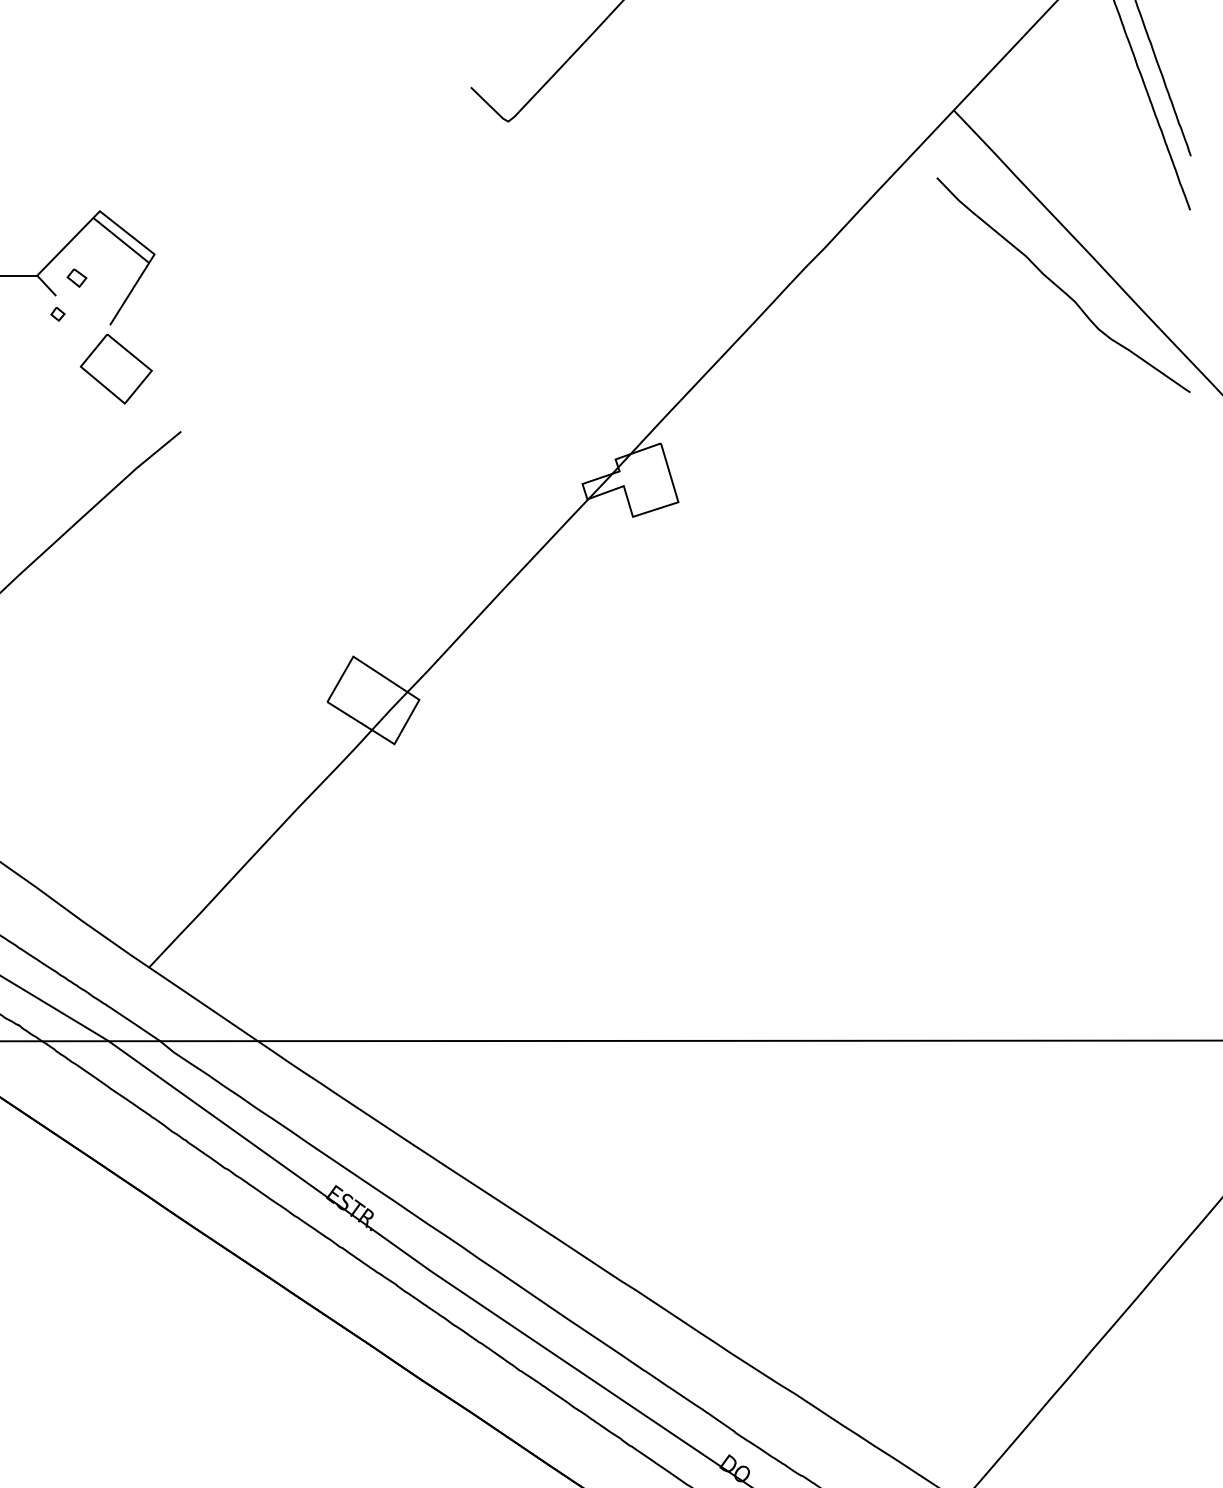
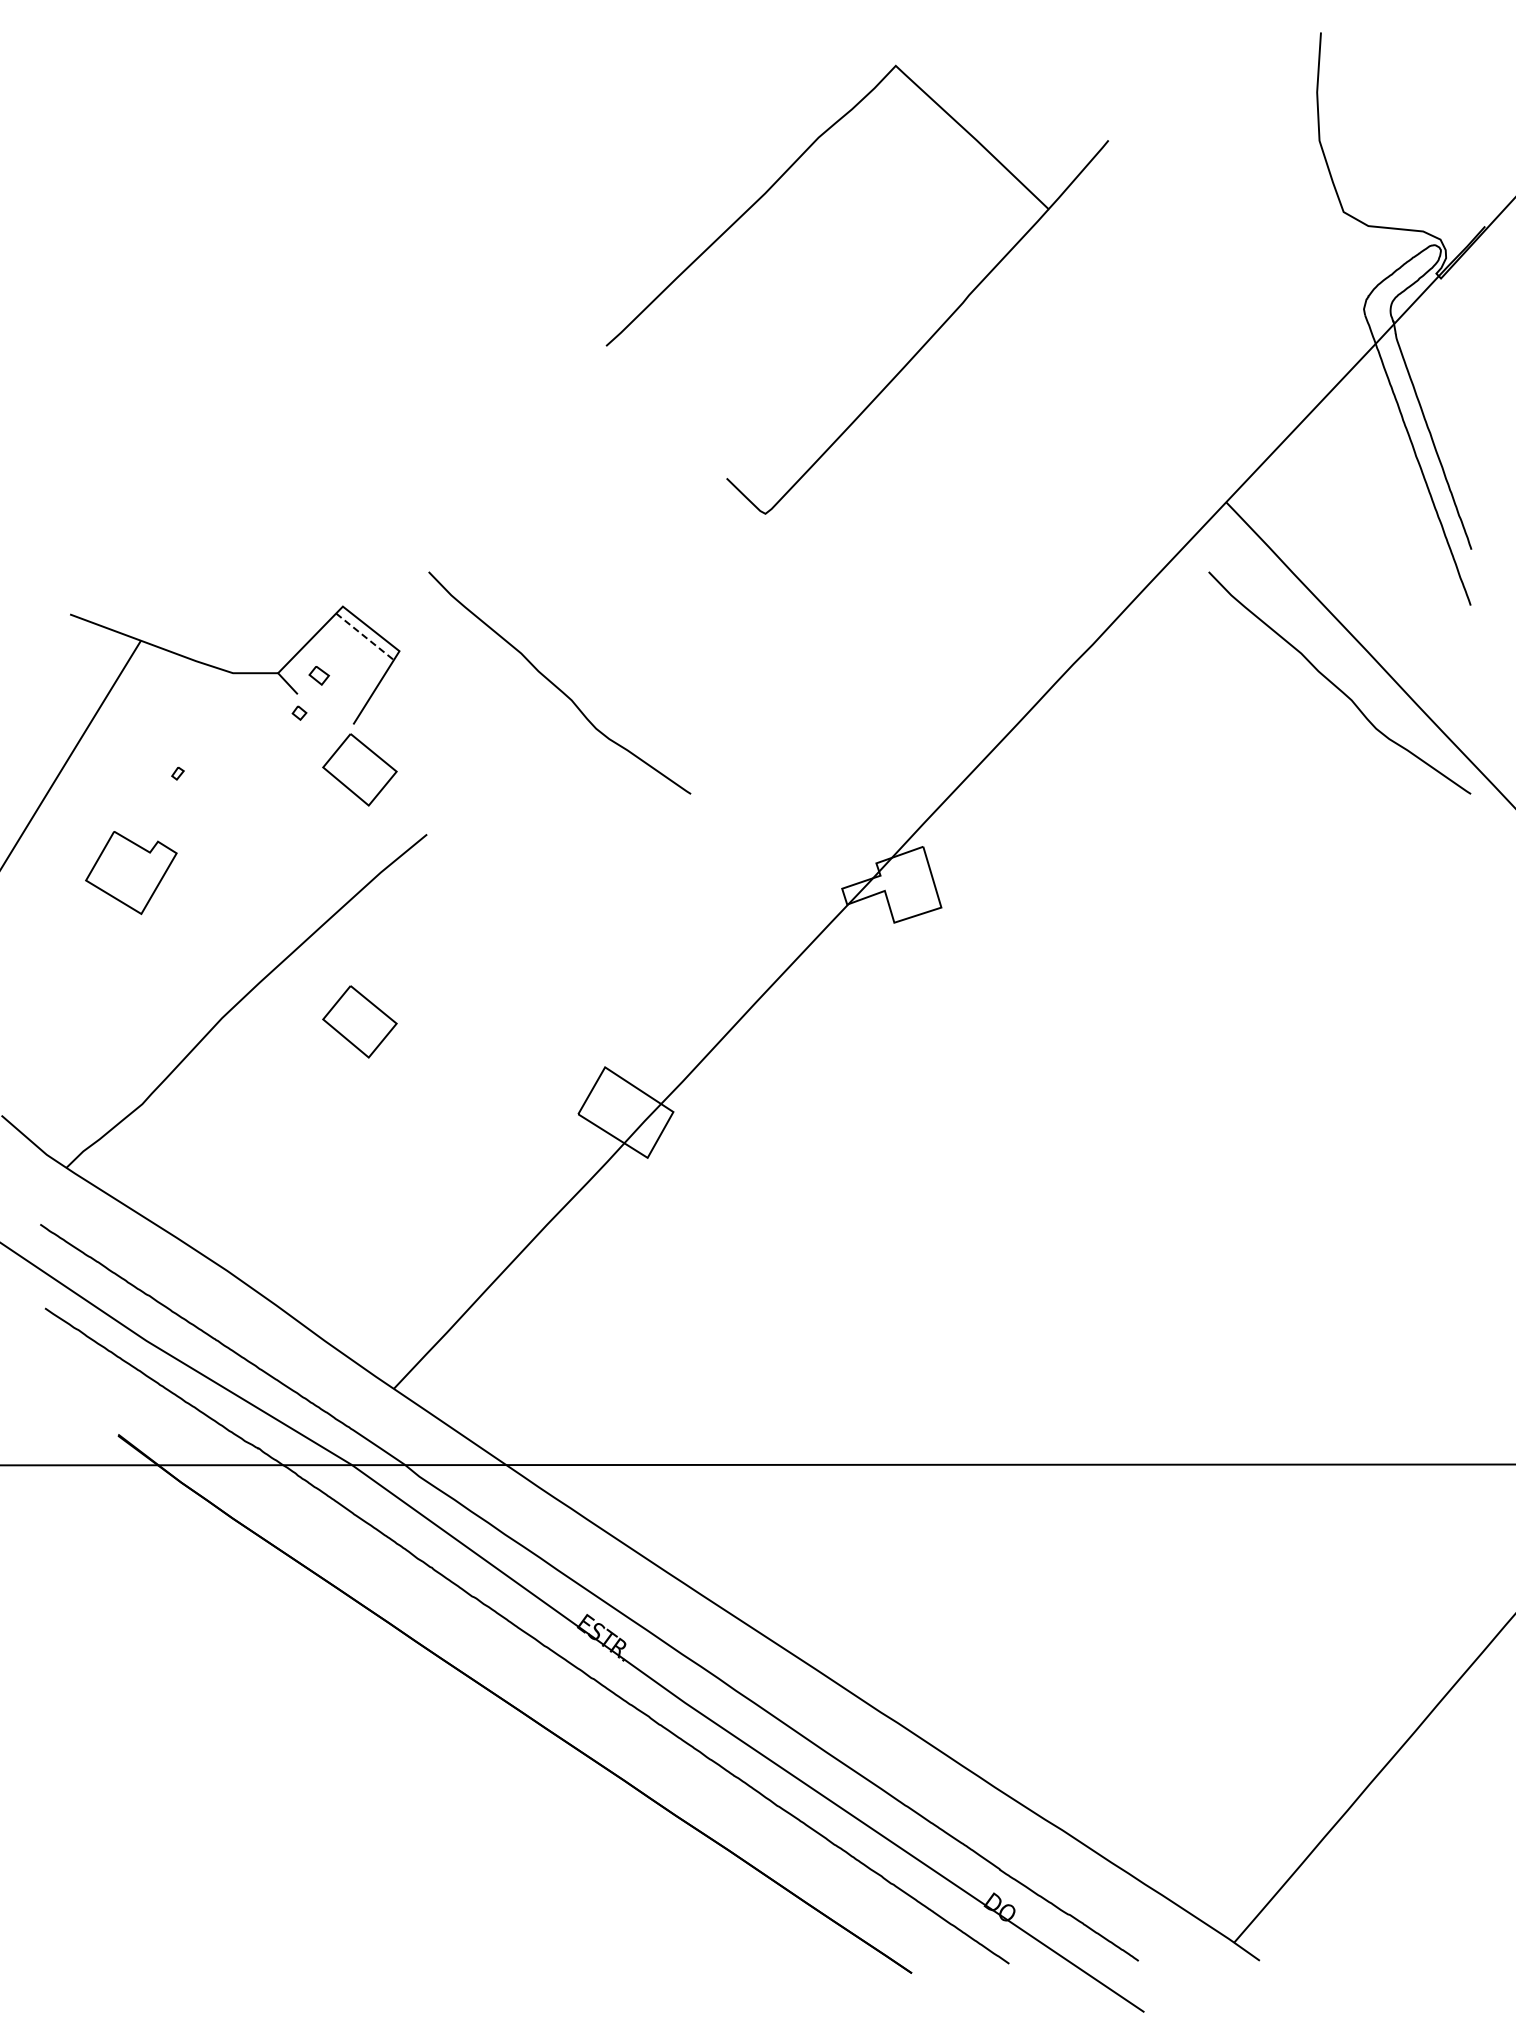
line: (121, 241) -> (365, 637), solid -> dashed
curve: (306, 287) -> (556, 685), added
part: (115, 612) -> (359, 1021), added

